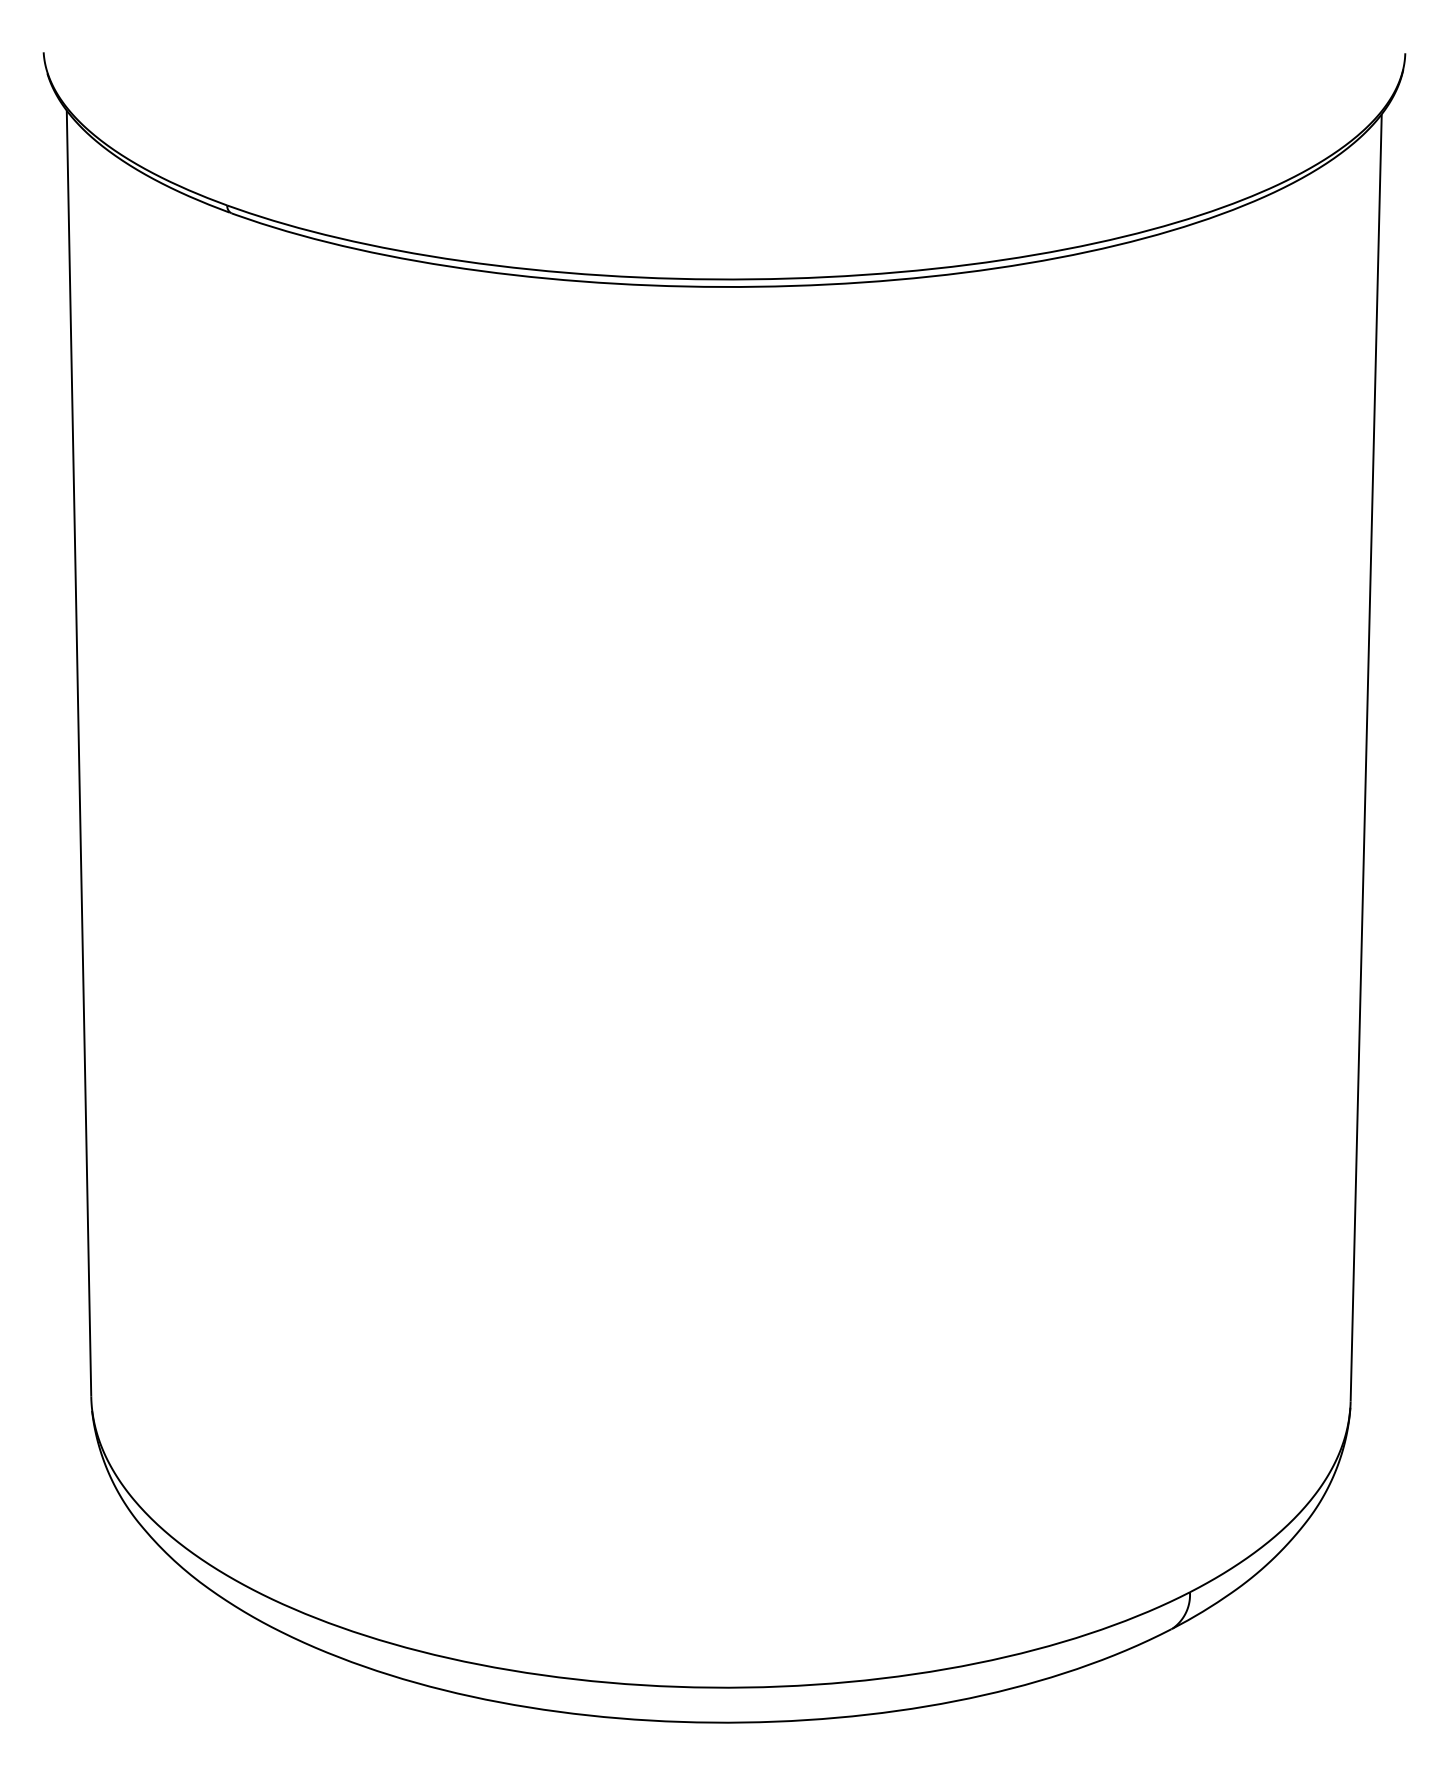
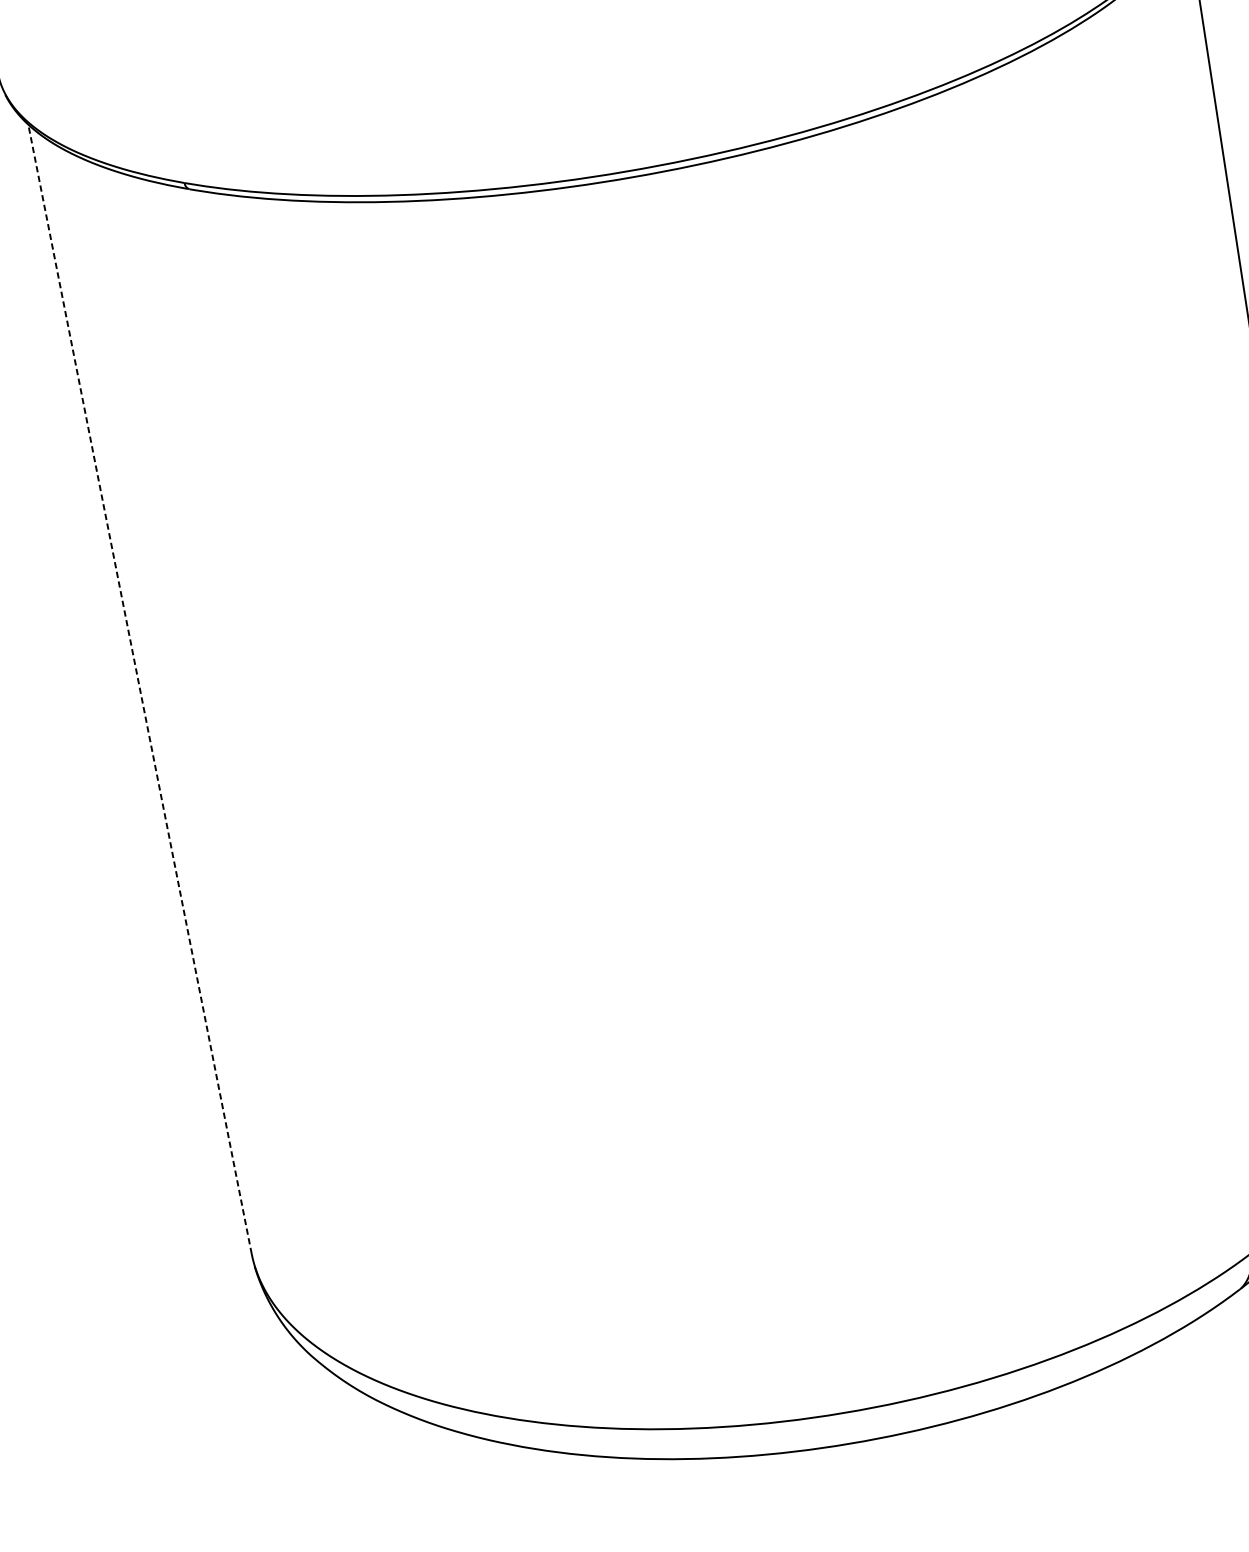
line: (79, 753) -> (140, 689), solid -> dashed

